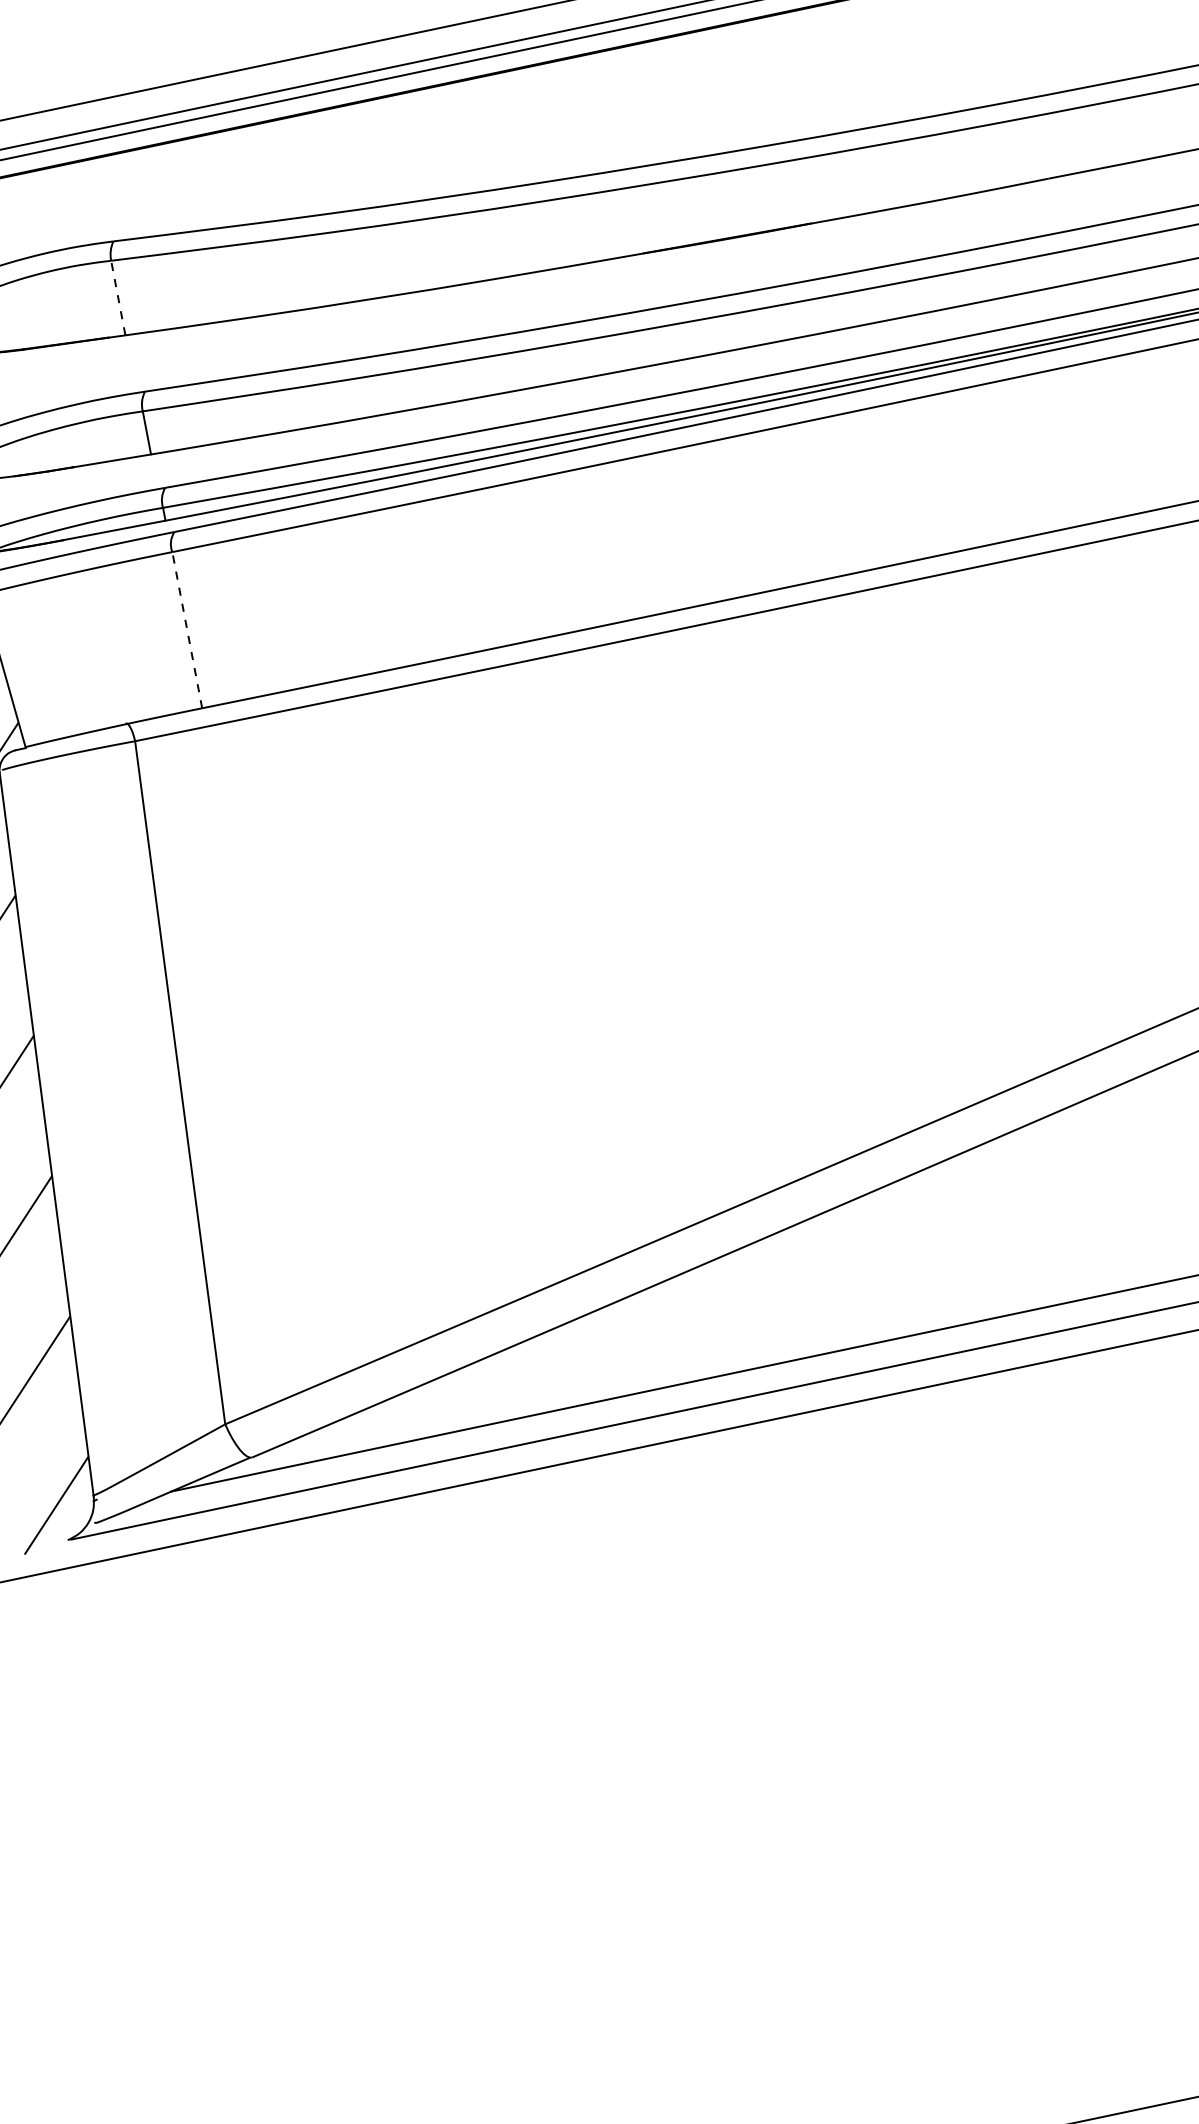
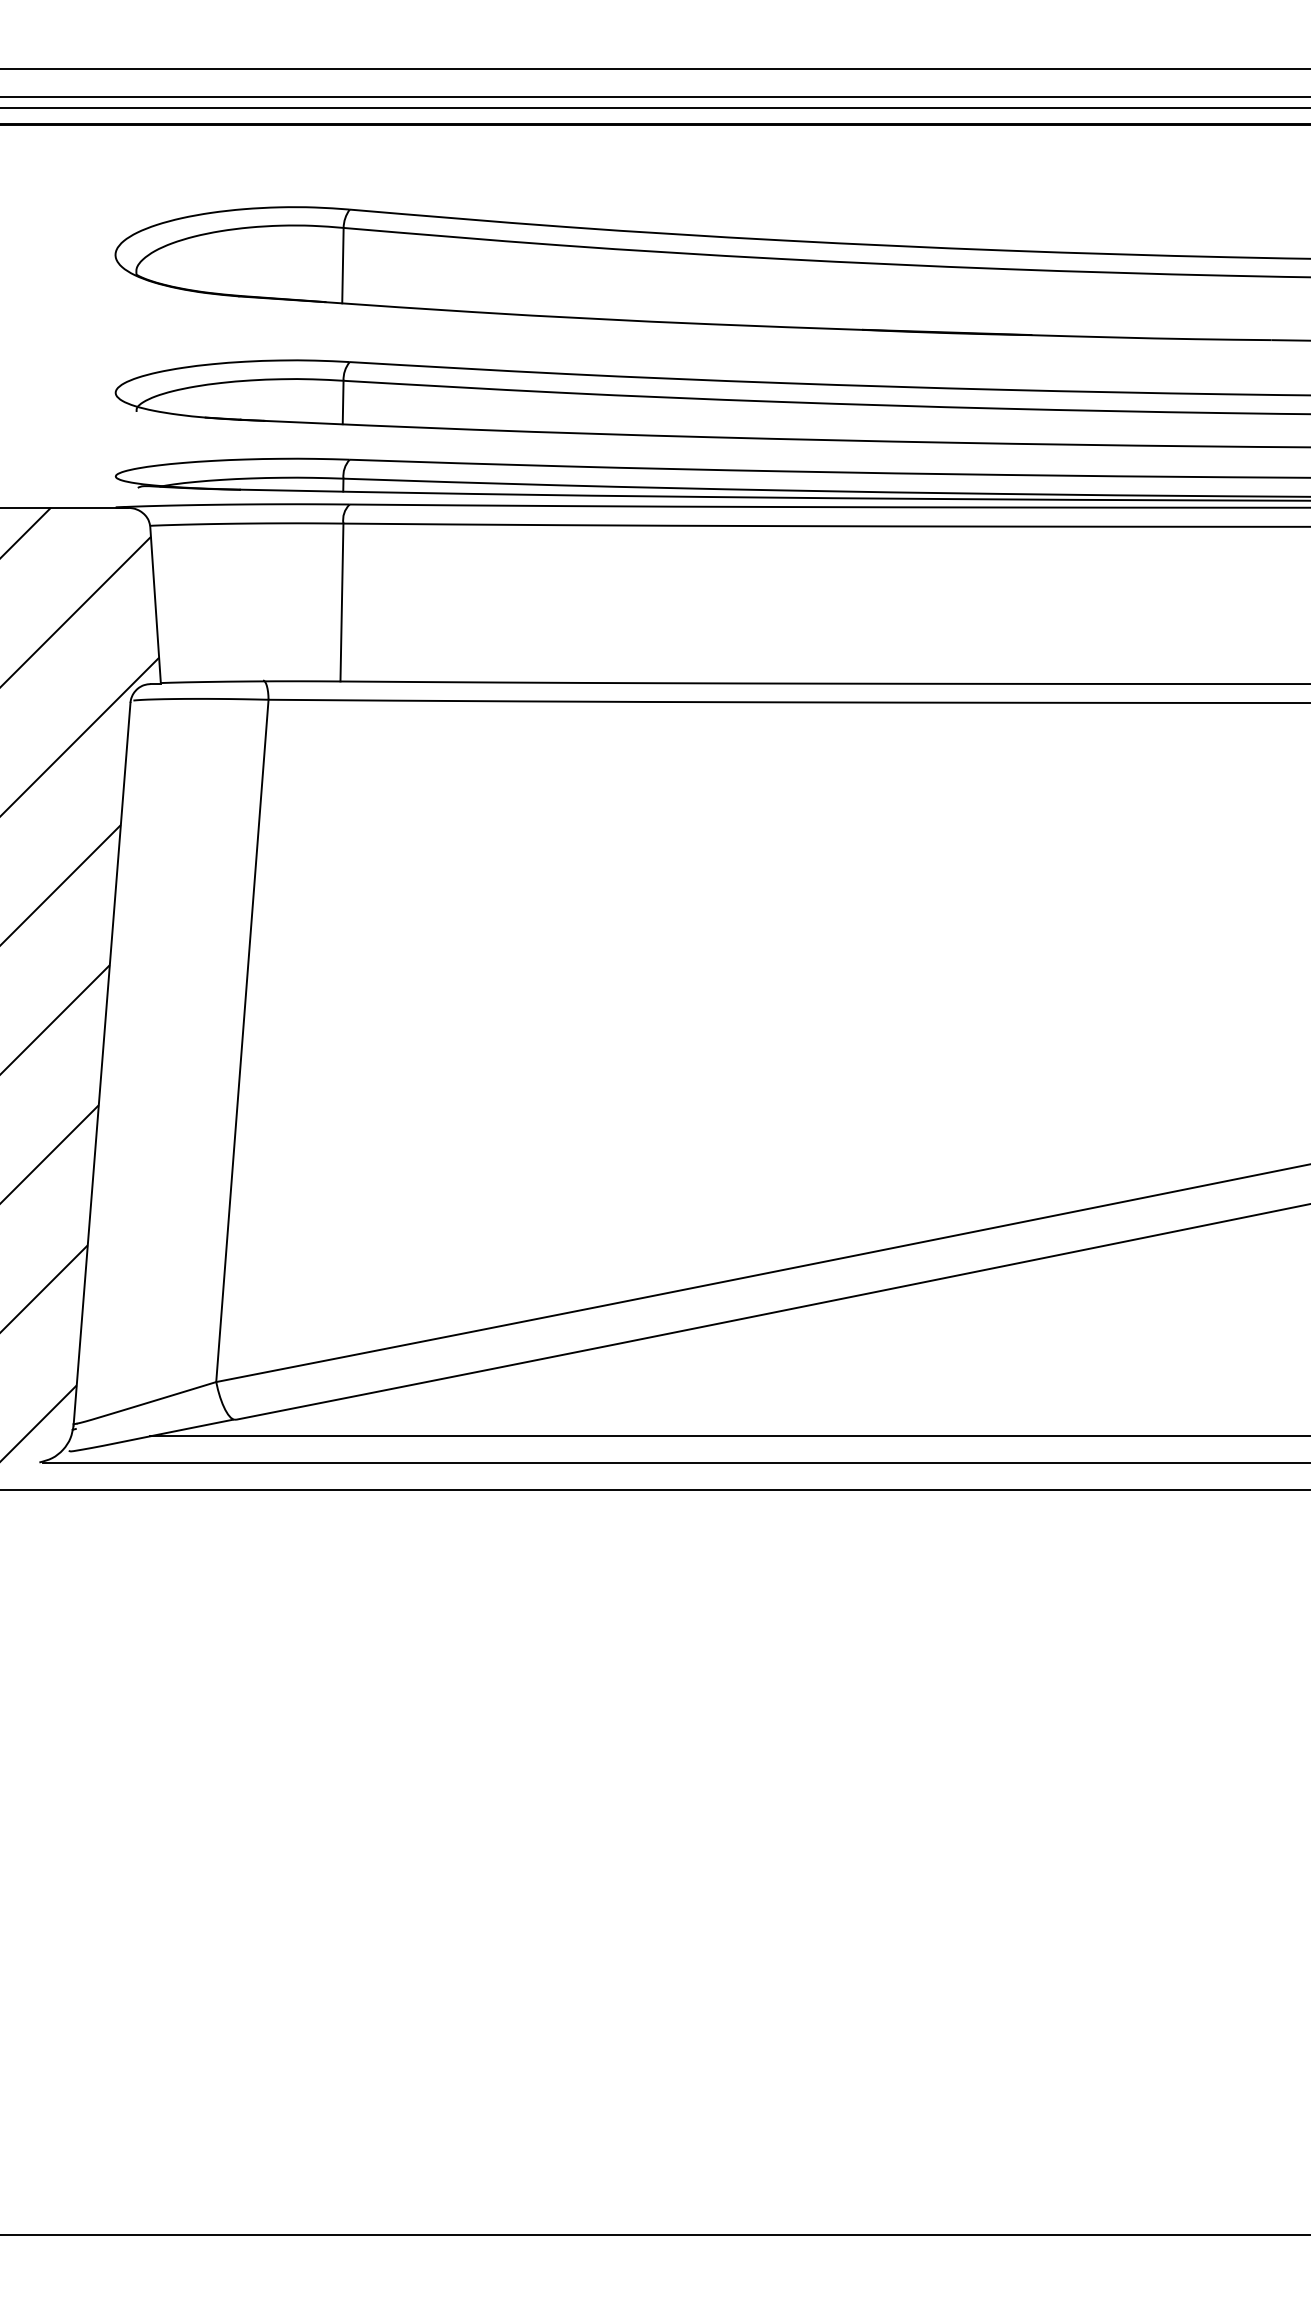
line: (117, 298) -> (342, 265), dashed -> solid
line: (186, 630) -> (341, 602), dashed -> solid

